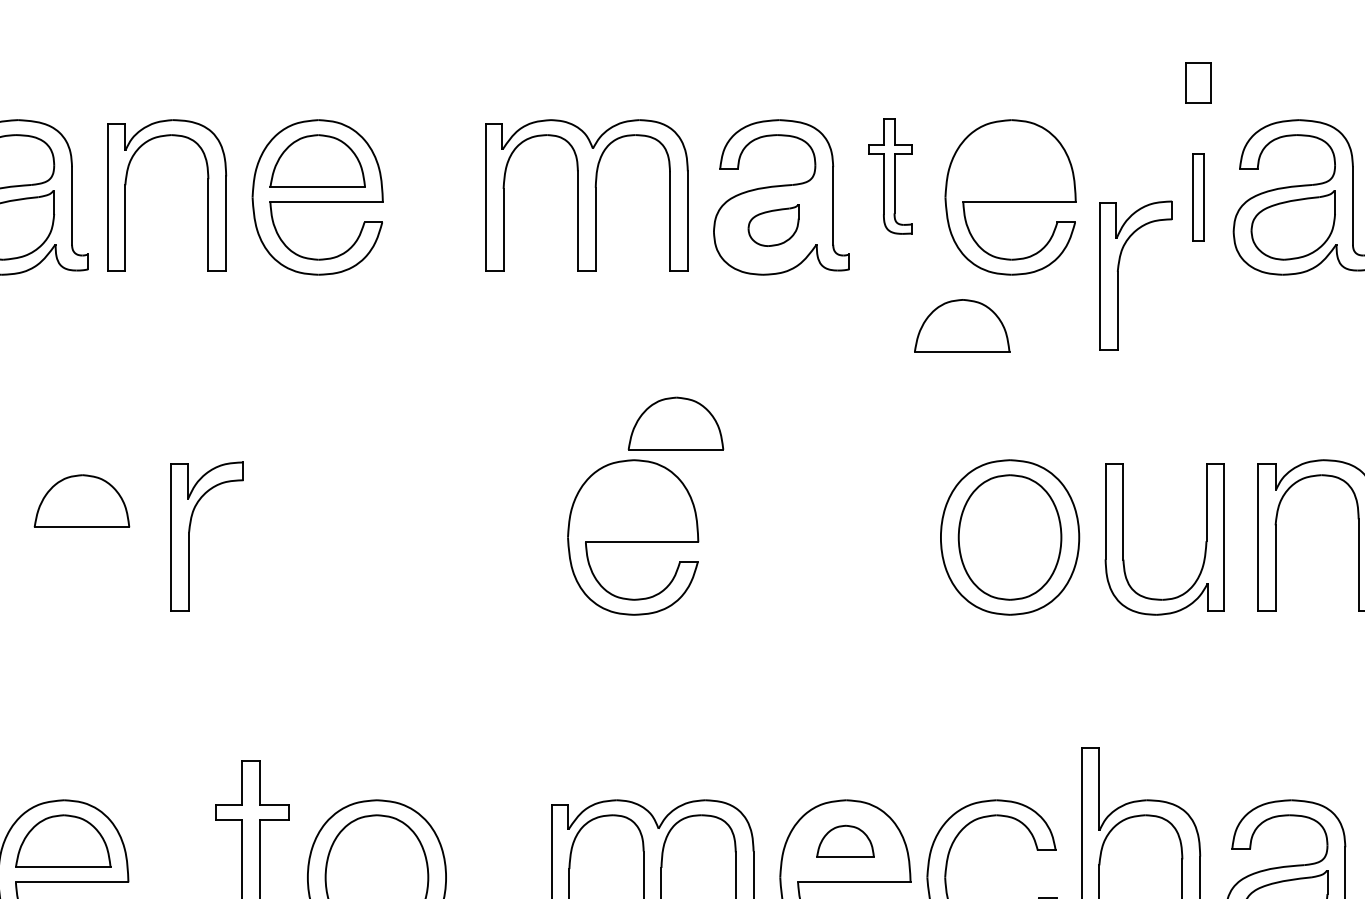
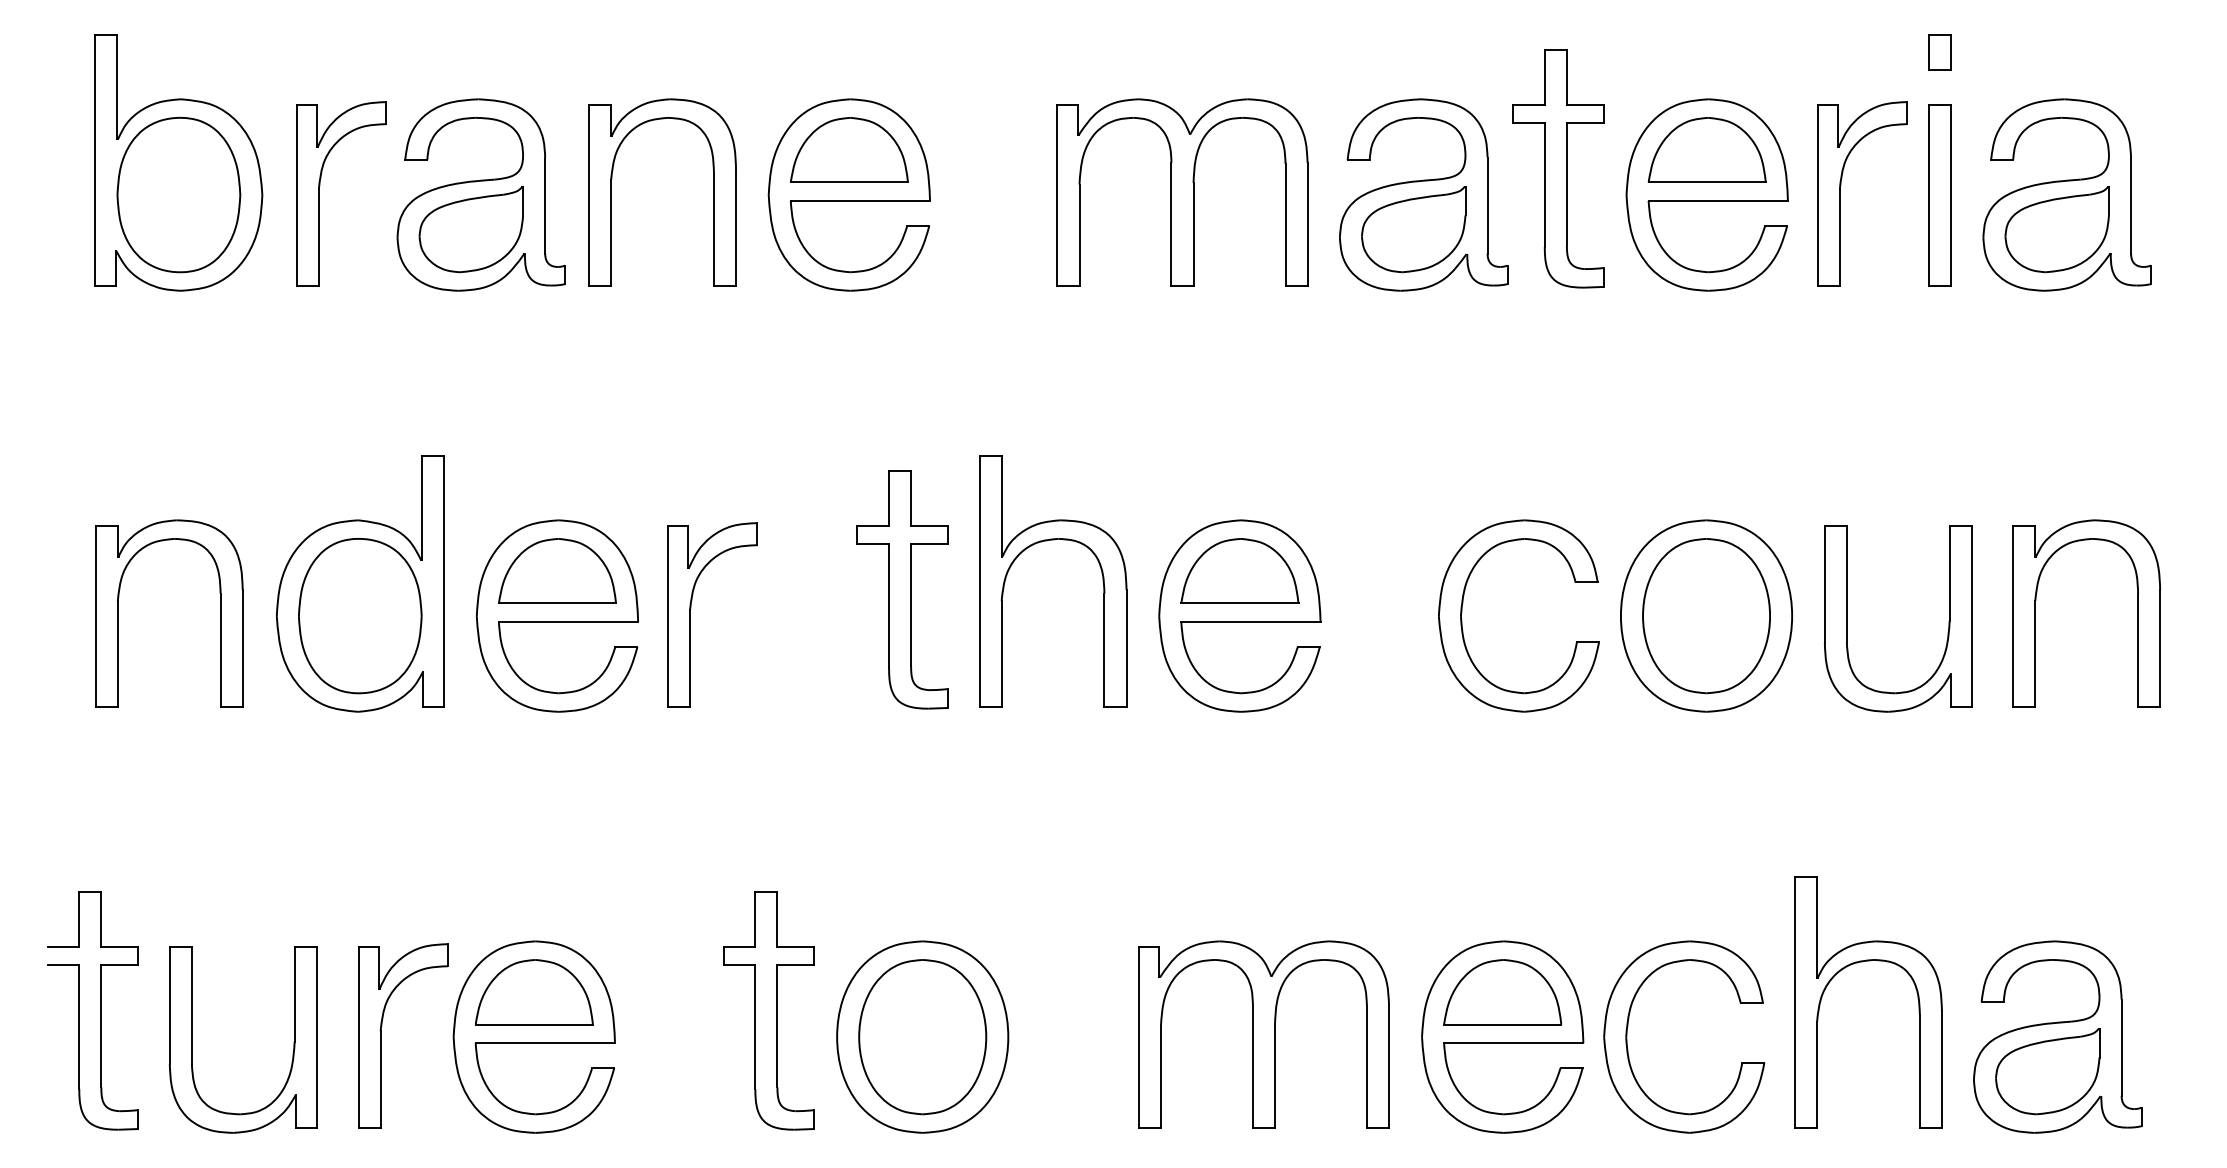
part: (1198, 82) -> (1939, 52), size x0.71
part: (890, 176) -> (1558, 168), size x1.67
part: (1198, 197) -> (1939, 195), size x1.67
part: (773, 225) -> (1413, 229), size x1.67
part: (1118, 275) -> (1840, 193), moved
part: (961, 325) -> (1706, 149), moved
part: (675, 423) -> (1239, 570), moved
part: (477, 477) -> (1047, 541), added
part: (360, 516) -> (902, 589), added
part: (812, 535) -> (1462, 613), added
part: (81, 537) -> (556, 615), added
part: (845, 841) -> (1502, 992), size x1.67

